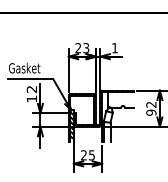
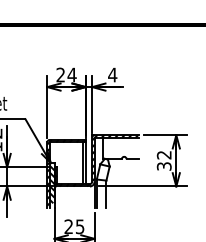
text: (86, 48) -> (72, 75), 23 -> 24
text: (114, 48) -> (112, 75), 1 -> 4
text: (151, 112) -> (164, 166), 92 -> 32

